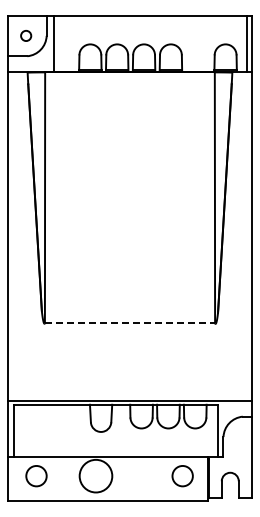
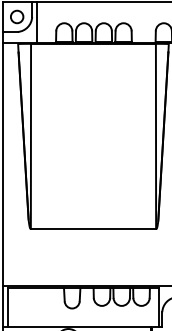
circle: (25, 35) -> (16, 16), size x1.67
line: (130, 323) -> (93, 228), dashed -> solid

